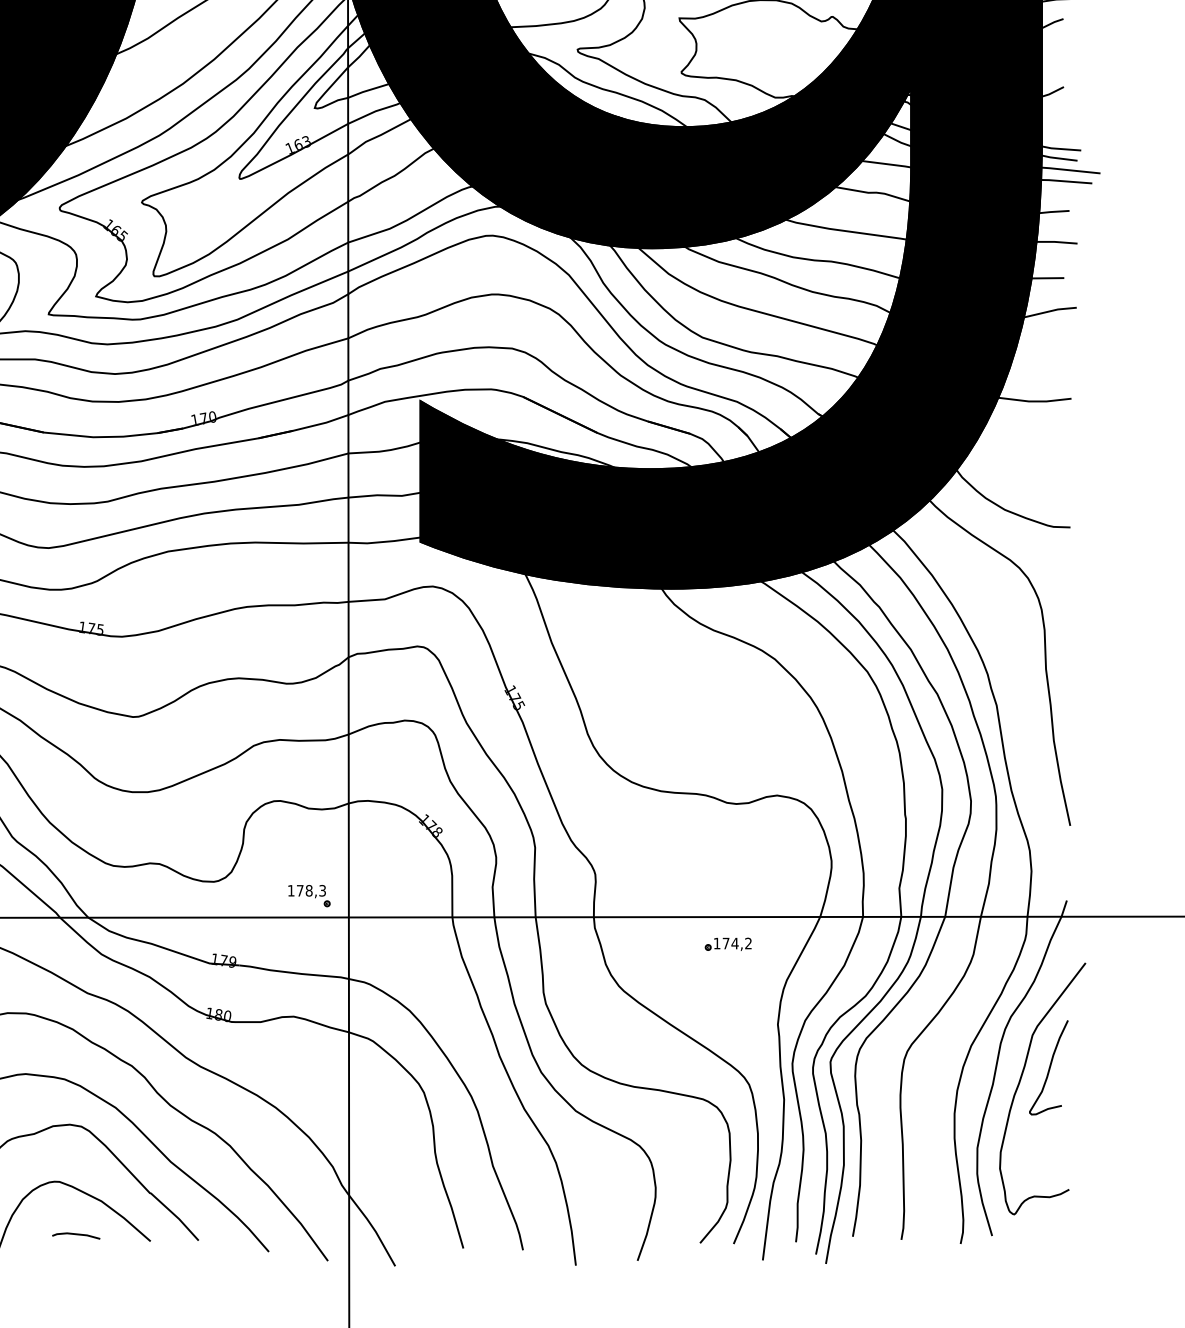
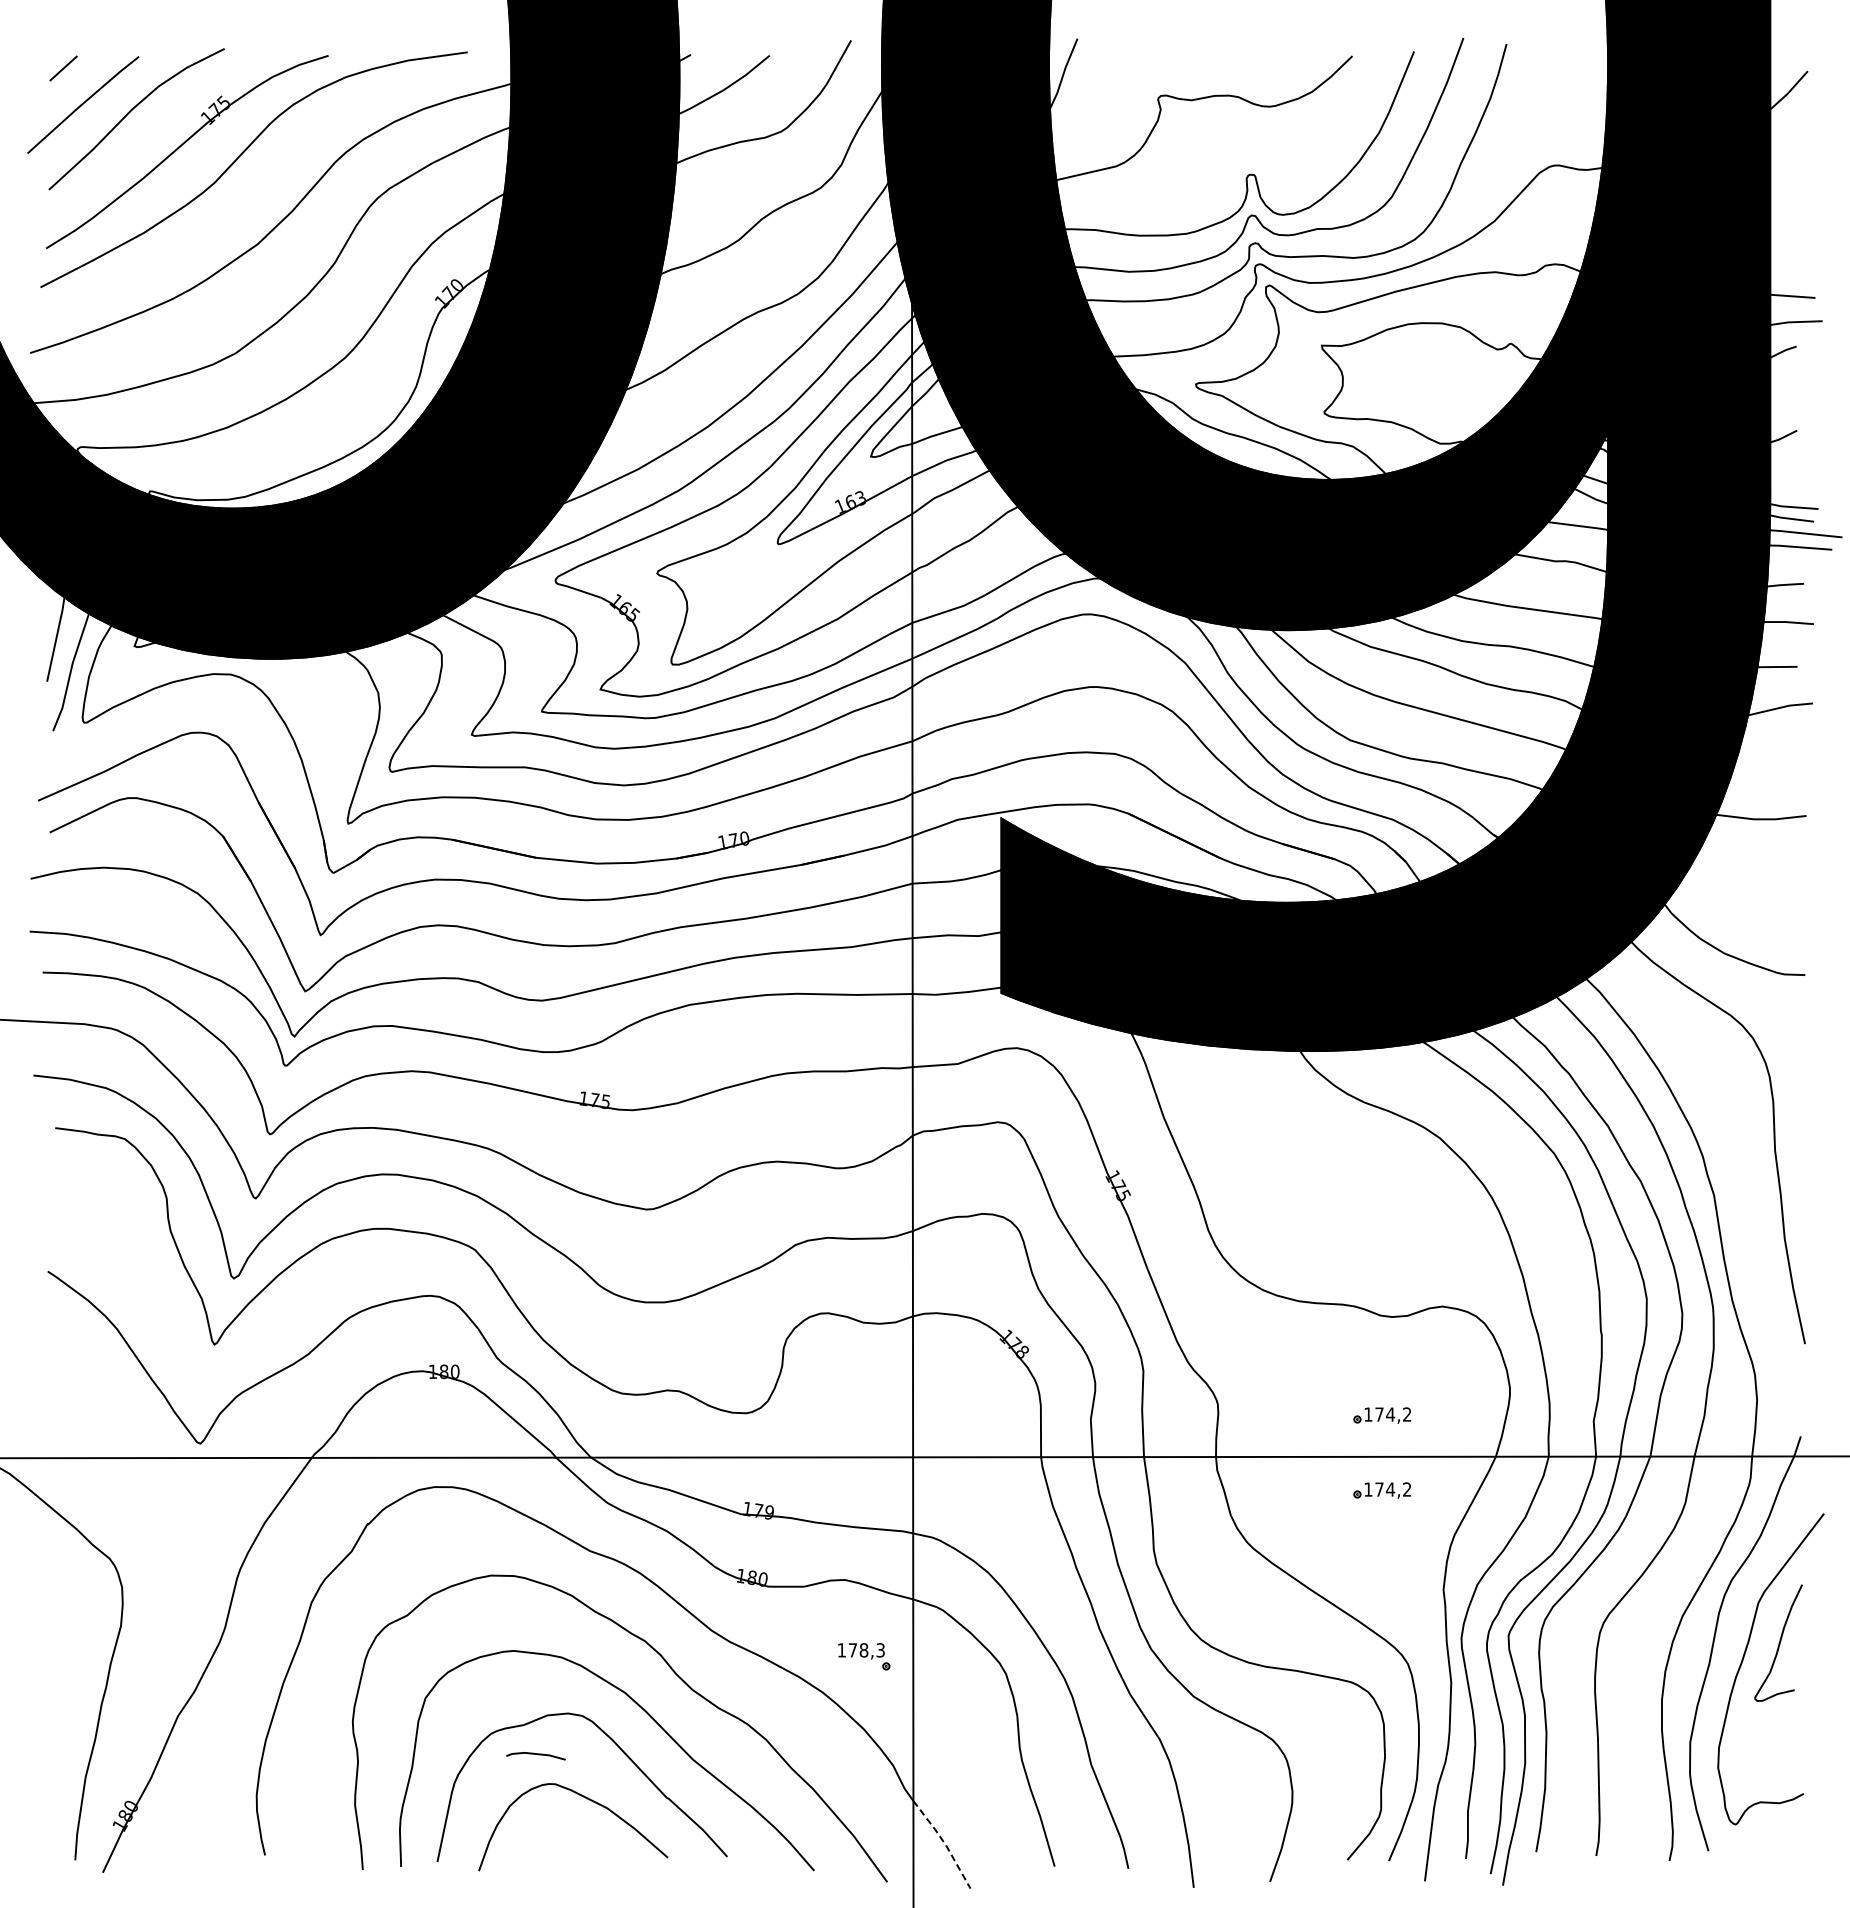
part: (727, 883) -> (1381, 1415), added
part: (309, 895) -> (864, 1656), moved
line: (374, 1228) -> (944, 1842), solid -> dashed
line: (75, 1234) -> (535, 1754), moved

